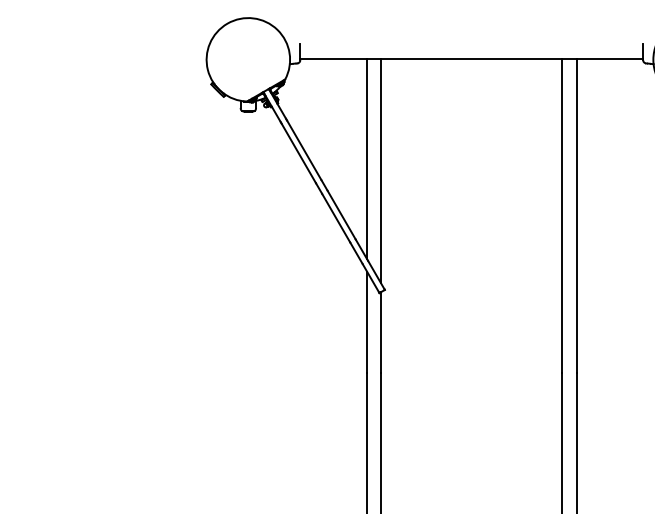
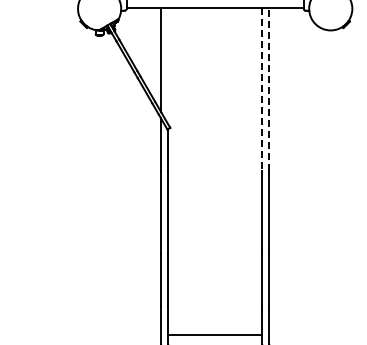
line: (381, 171) -> (168, 66), removed
line: (576, 215) -> (269, 89), solid -> dashed
line: (563, 217) -> (262, 90), solid -> dashed

